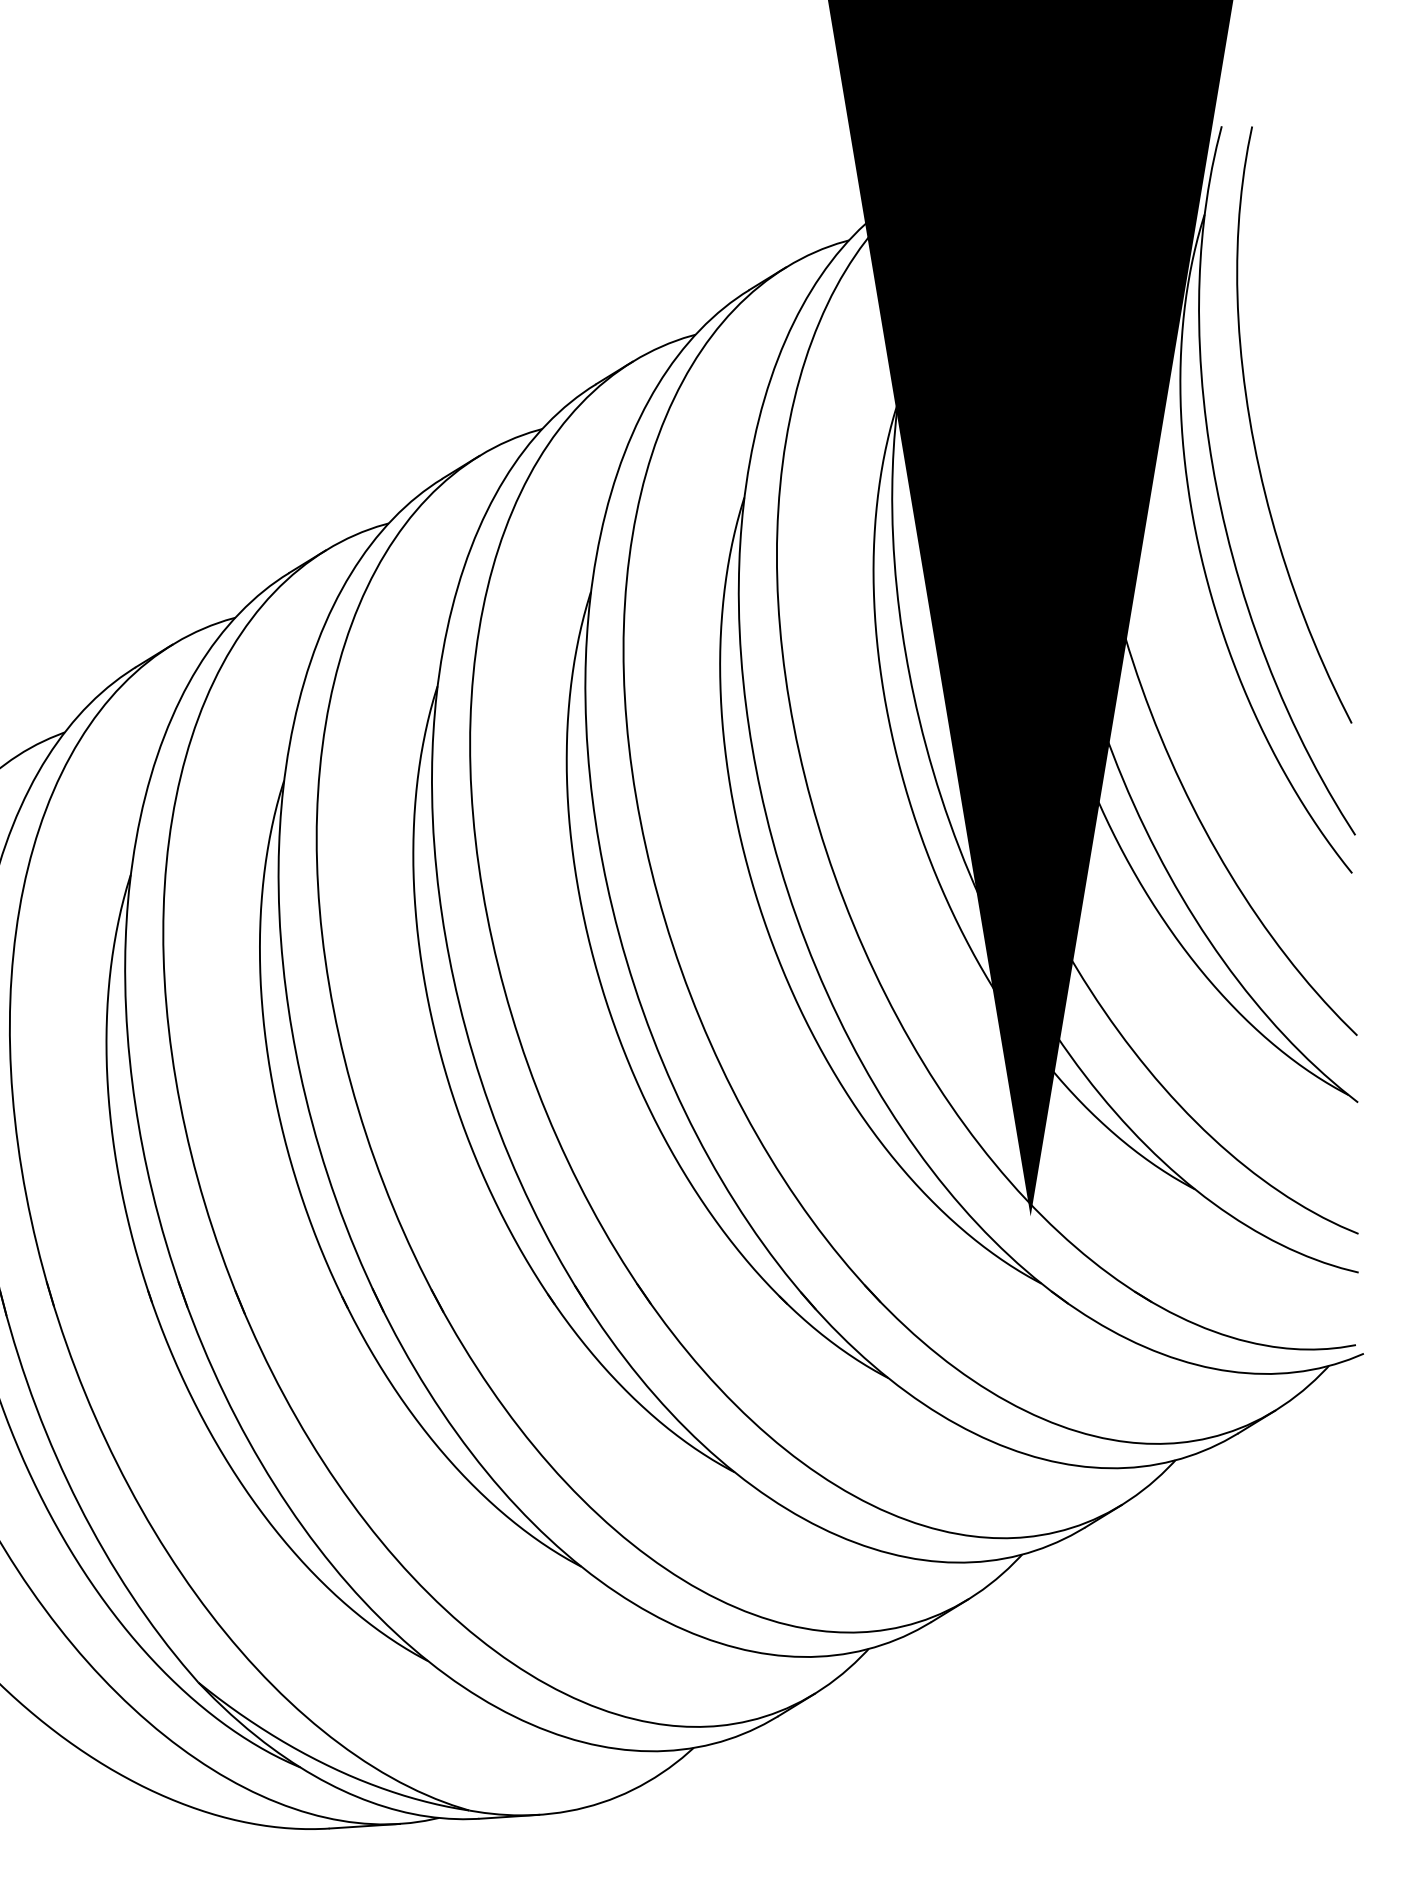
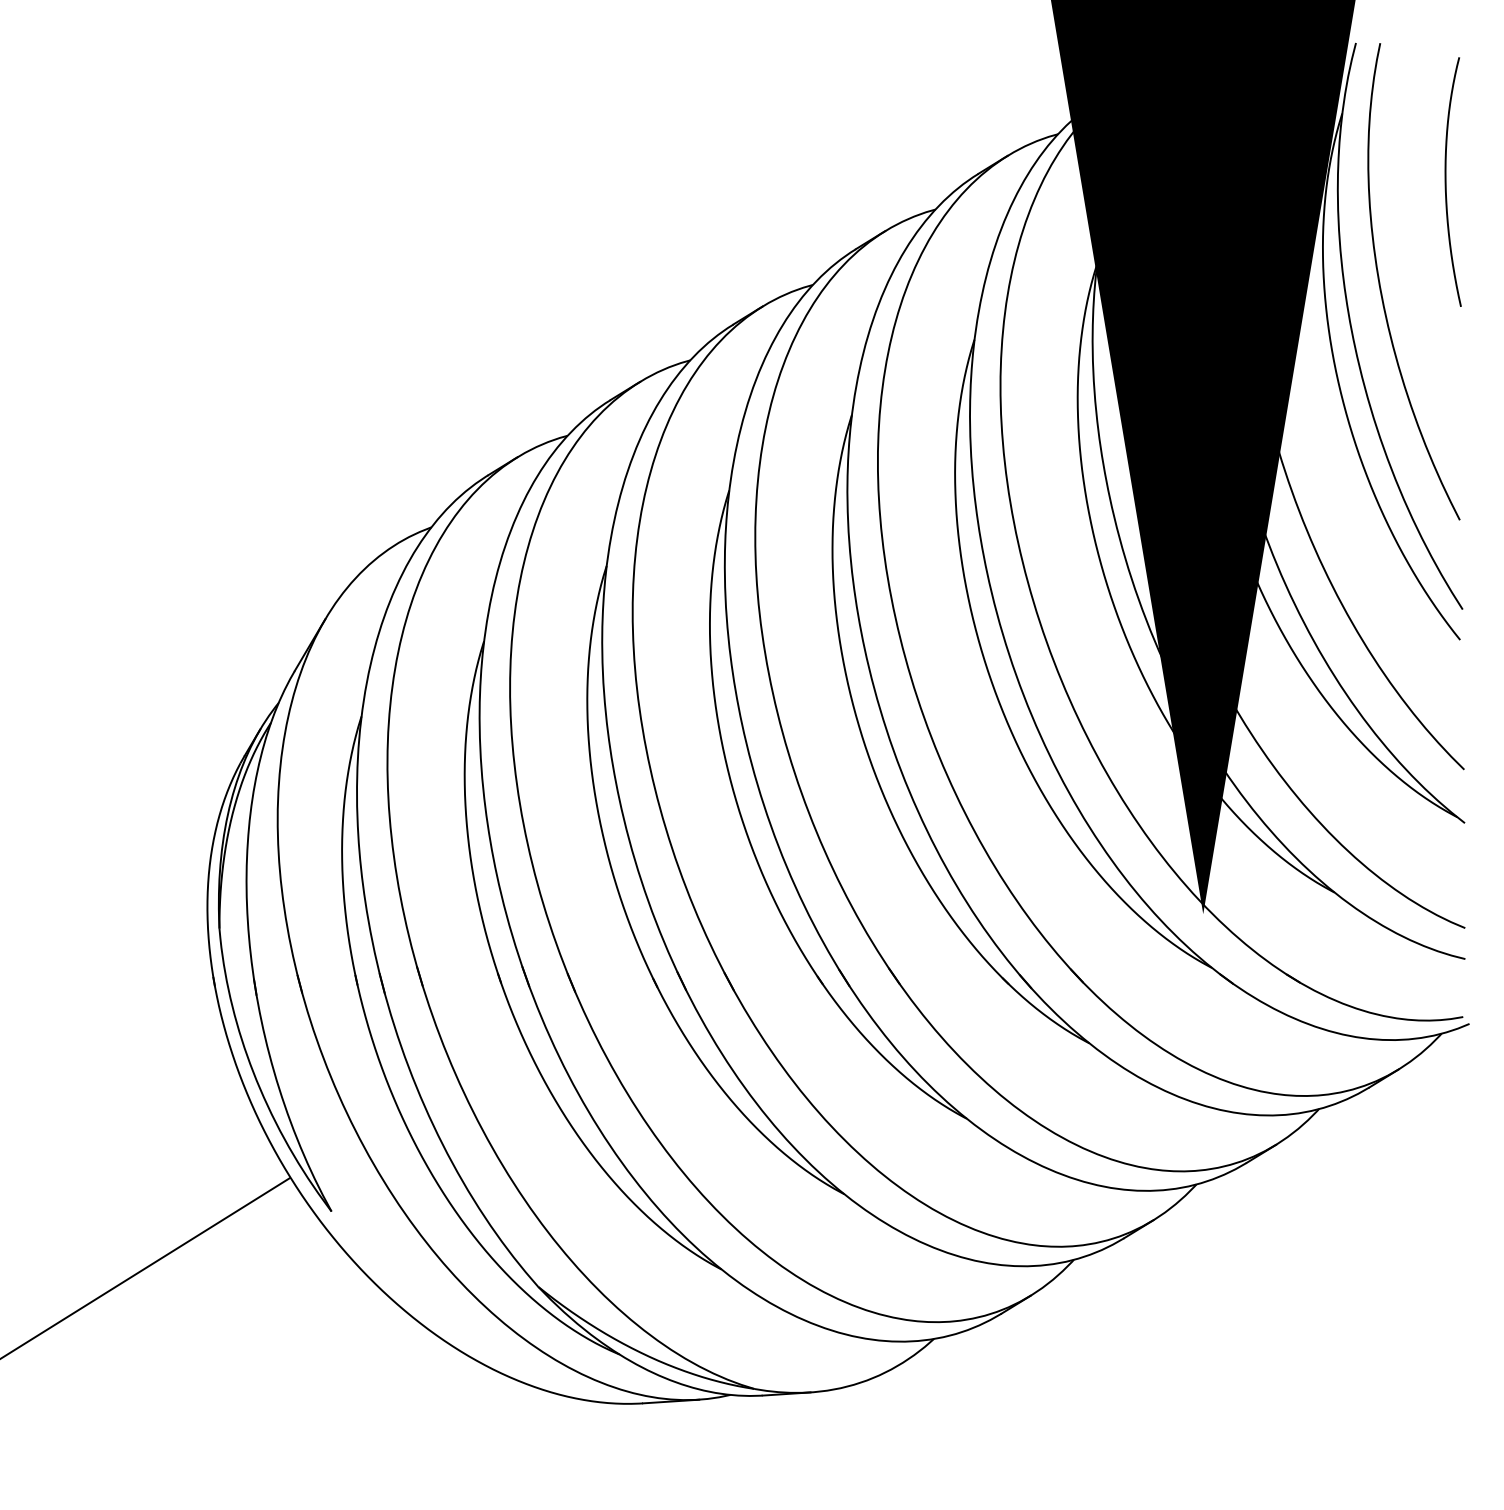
curve: (1335, 299) -> (1446, 181), added

